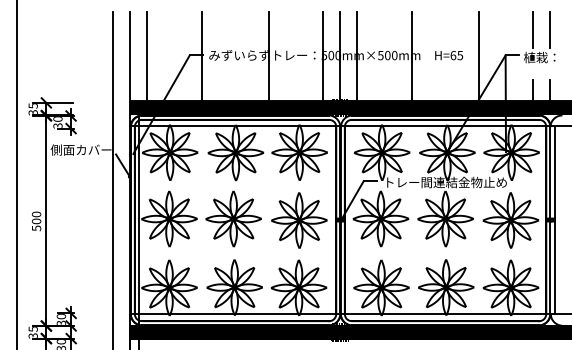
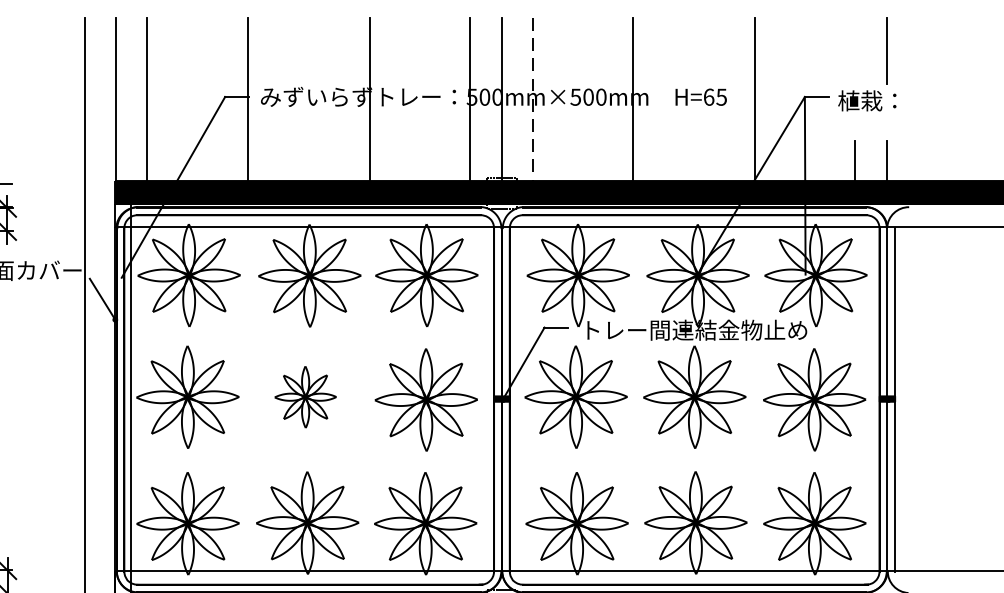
line: (533, 30) -> (856, 51), removed
line: (357, 57) -> (533, 100), solid -> dashed
part: (233, 218) -> (305, 396), size x0.6

